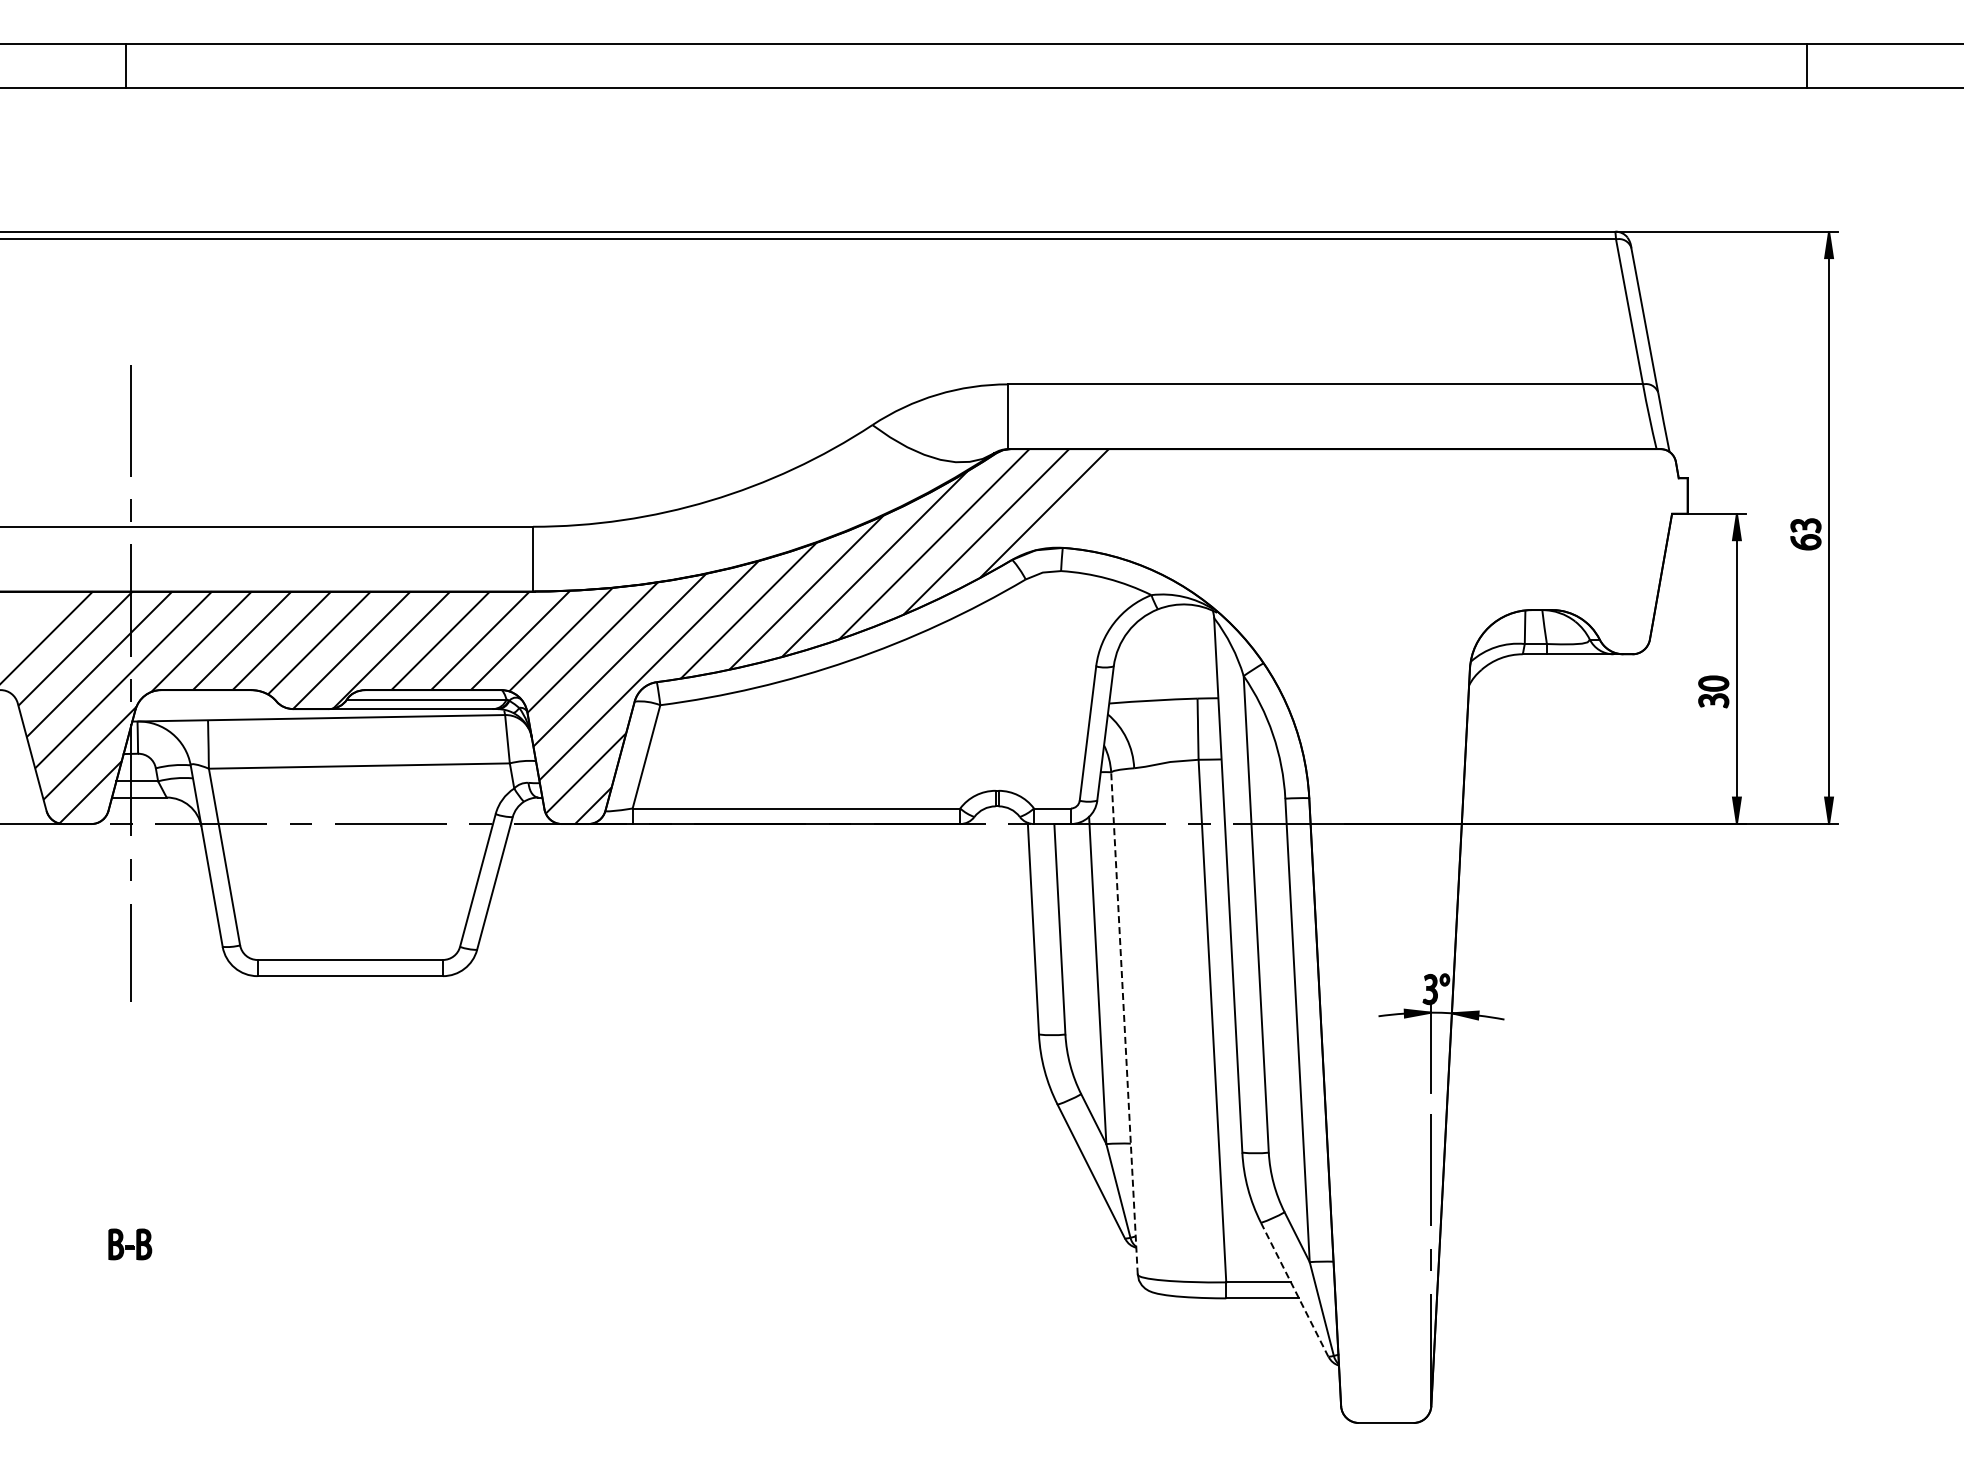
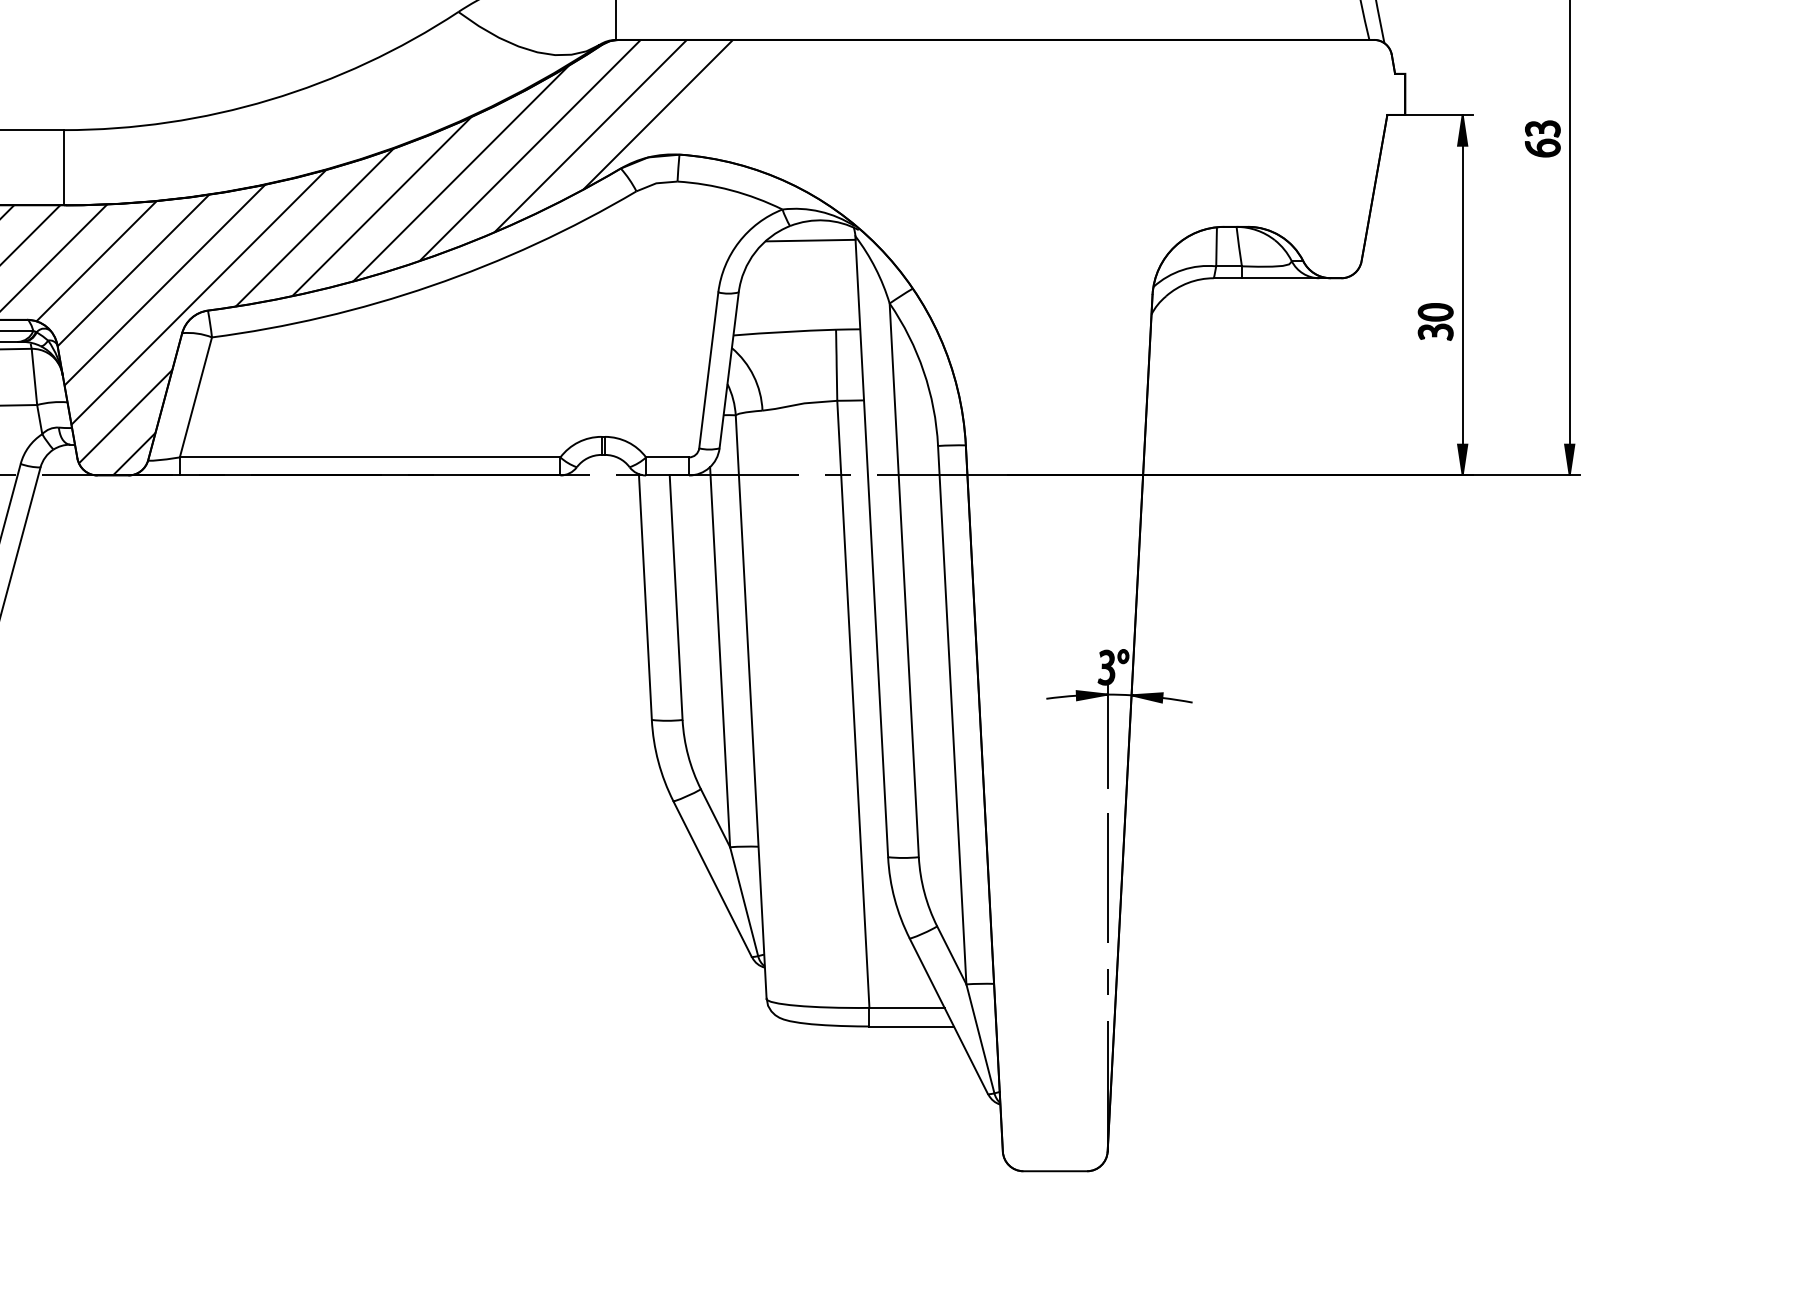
line: (1175, 621) -> (810, 240), added
line: (1124, 1023) -> (751, 707), dashed -> solid
line: (1294, 1289) -> (948, 1016), dashed -> solid

